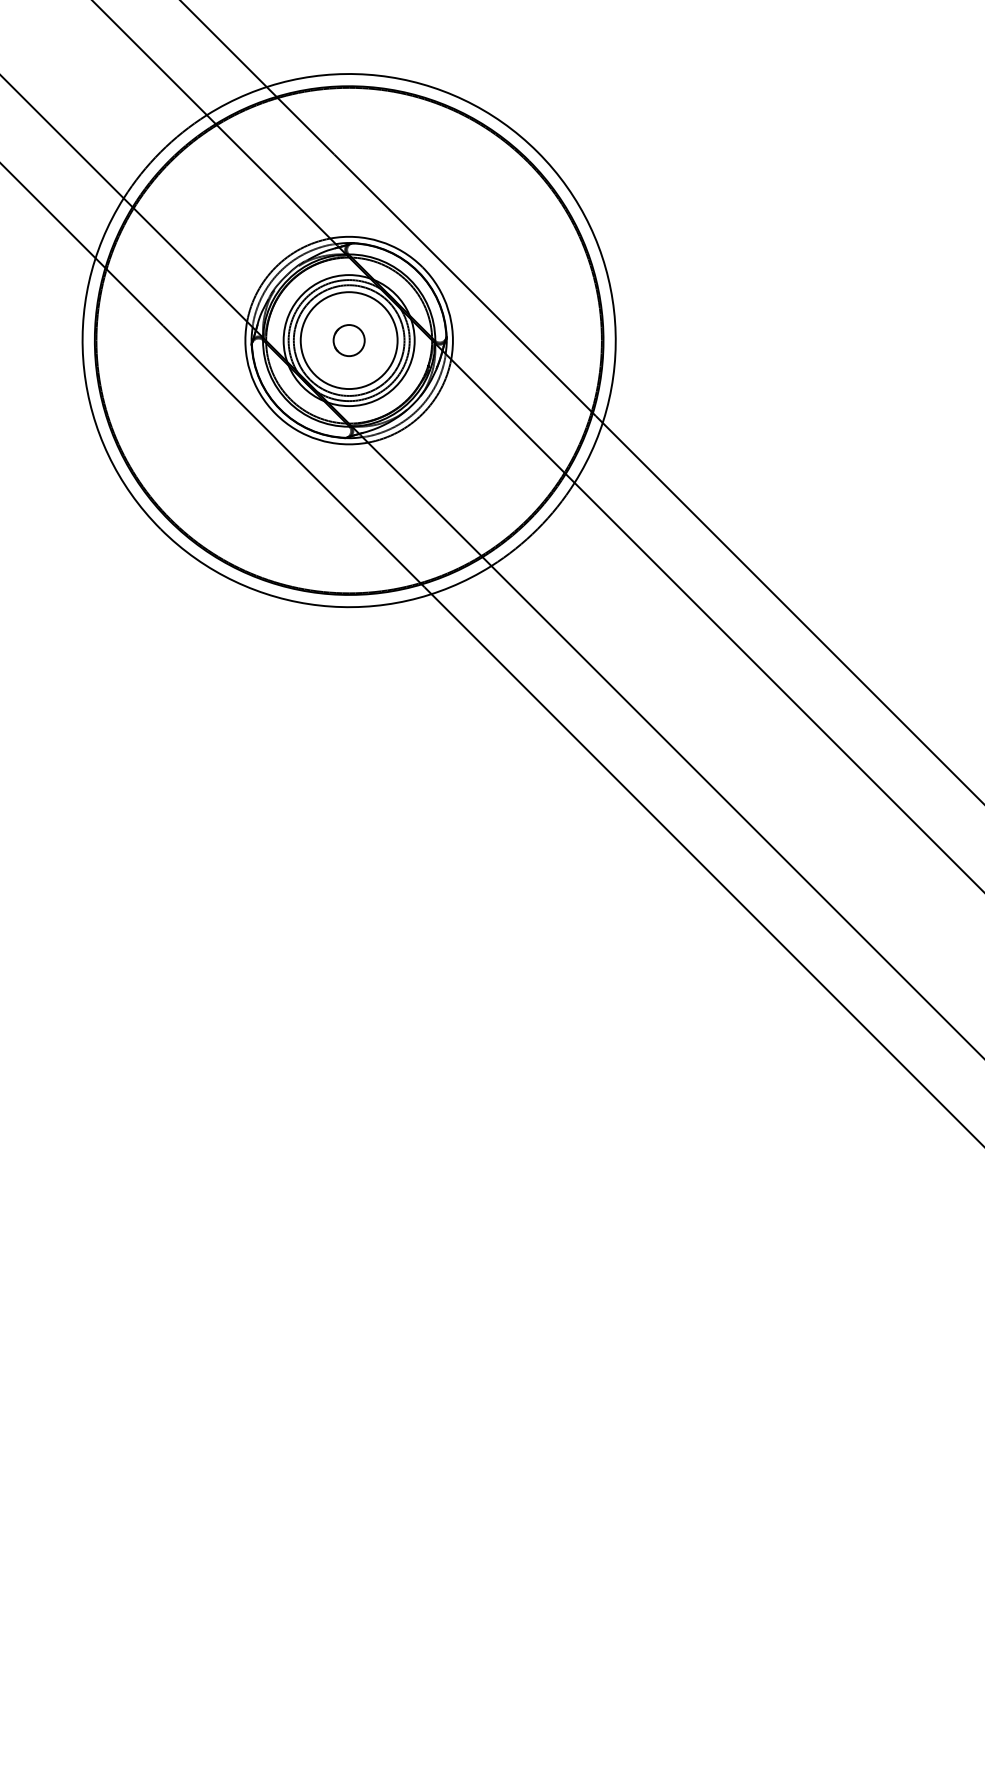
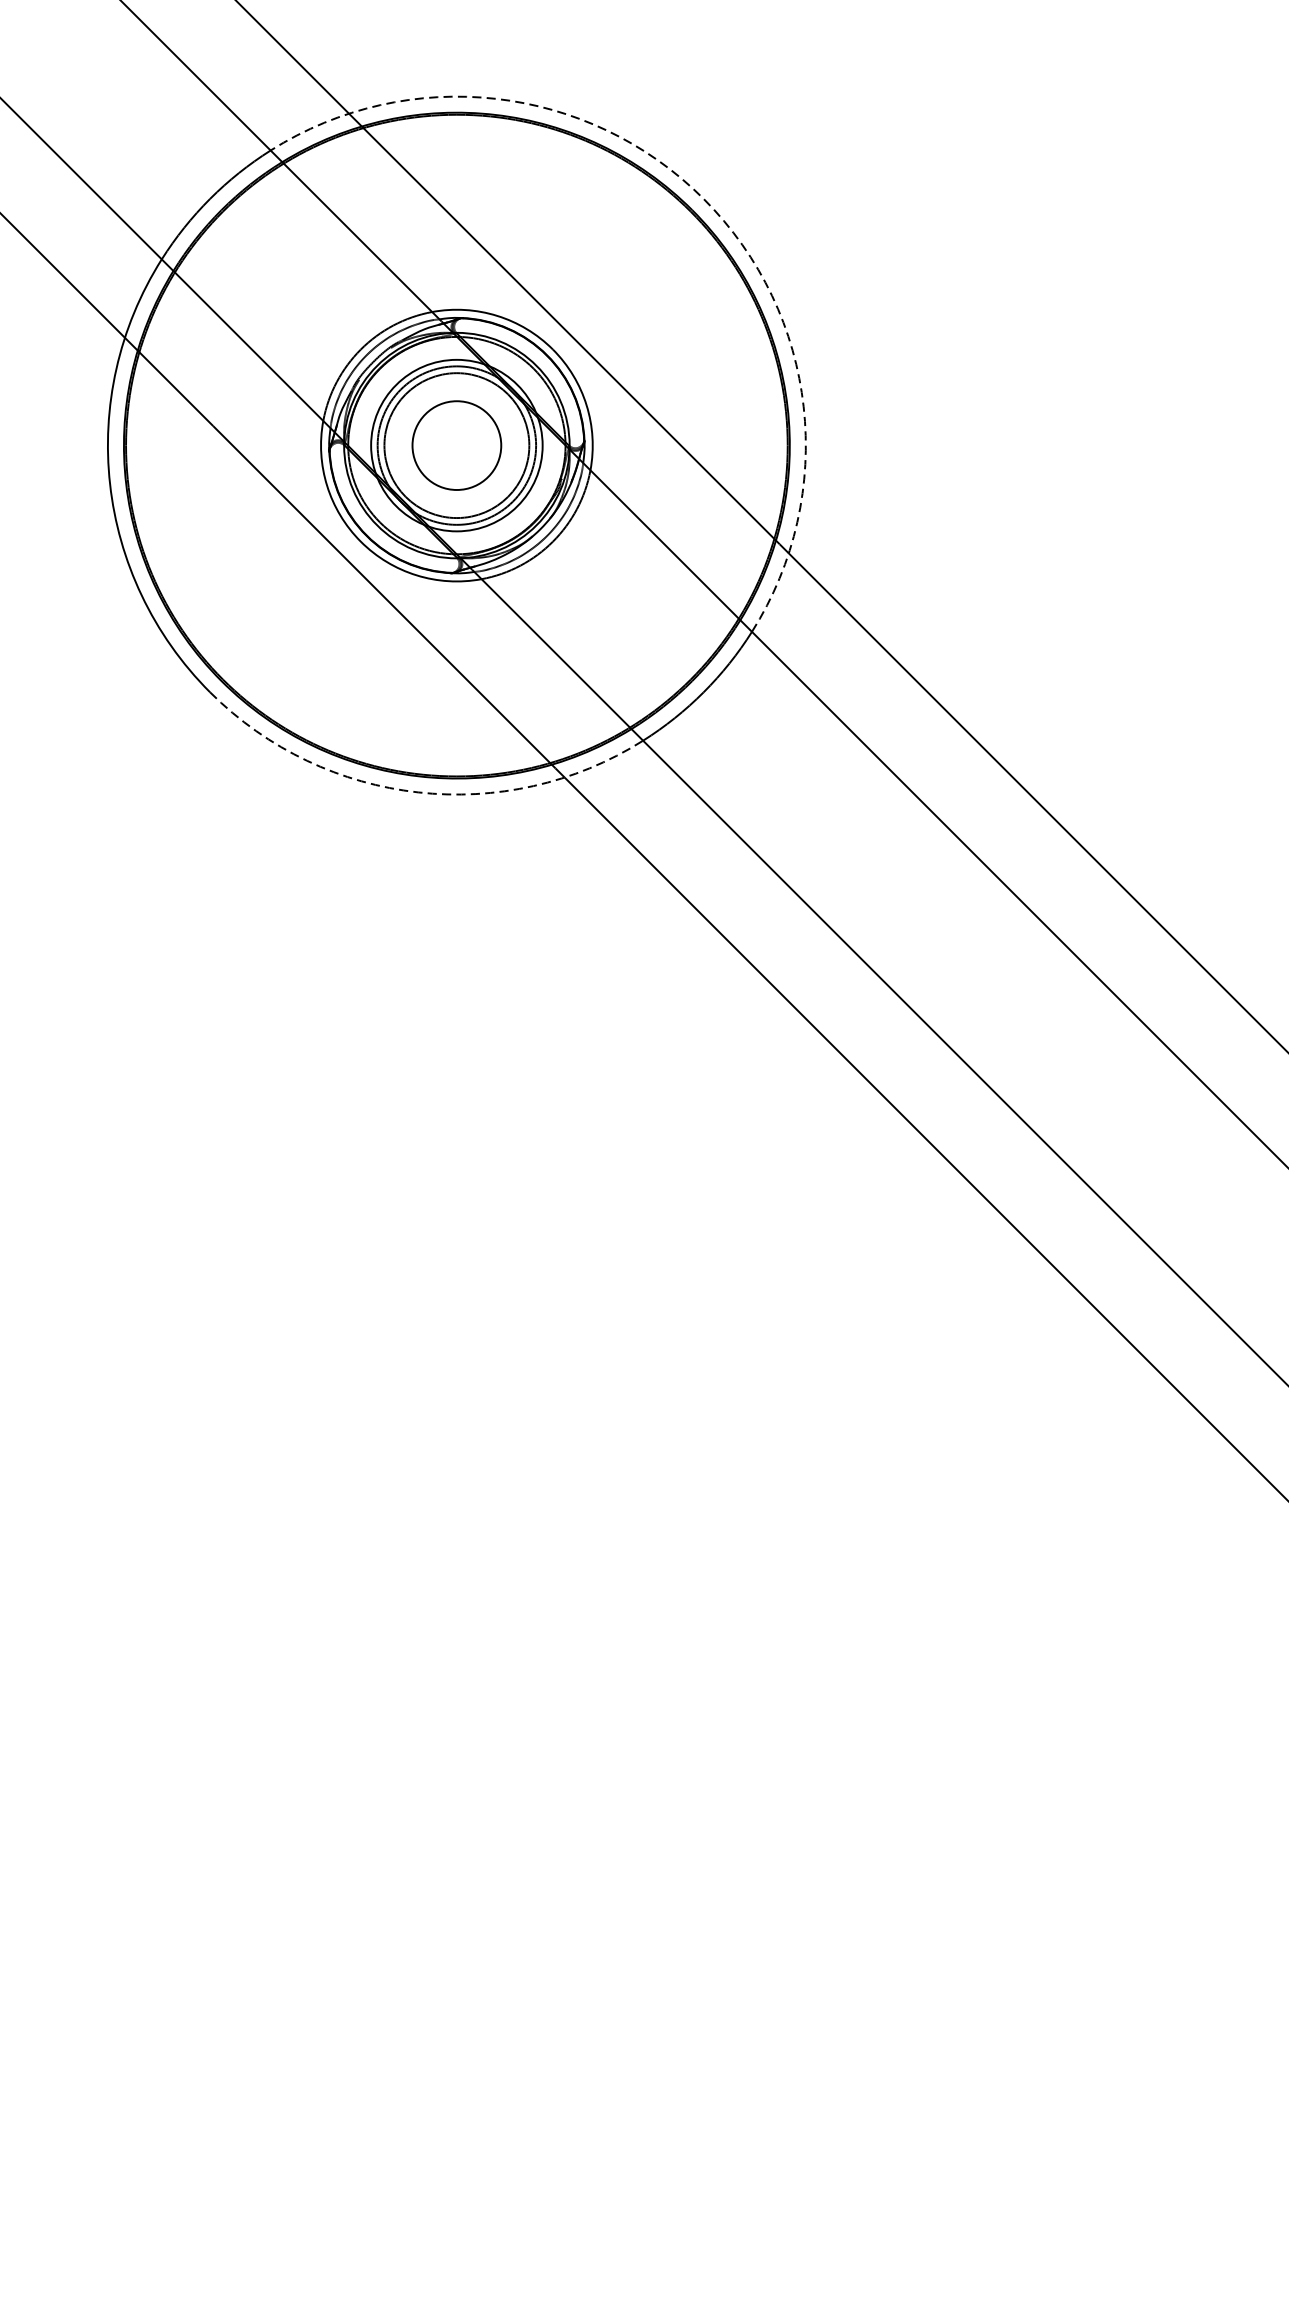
arc: (537, 152) -> (703, 199), solid -> dashed
circle: (348, 340) -> (456, 445), removed
circle: (348, 340) -> (456, 445), size x0.7
arc: (319, 605) -> (418, 792), solid -> dashed

